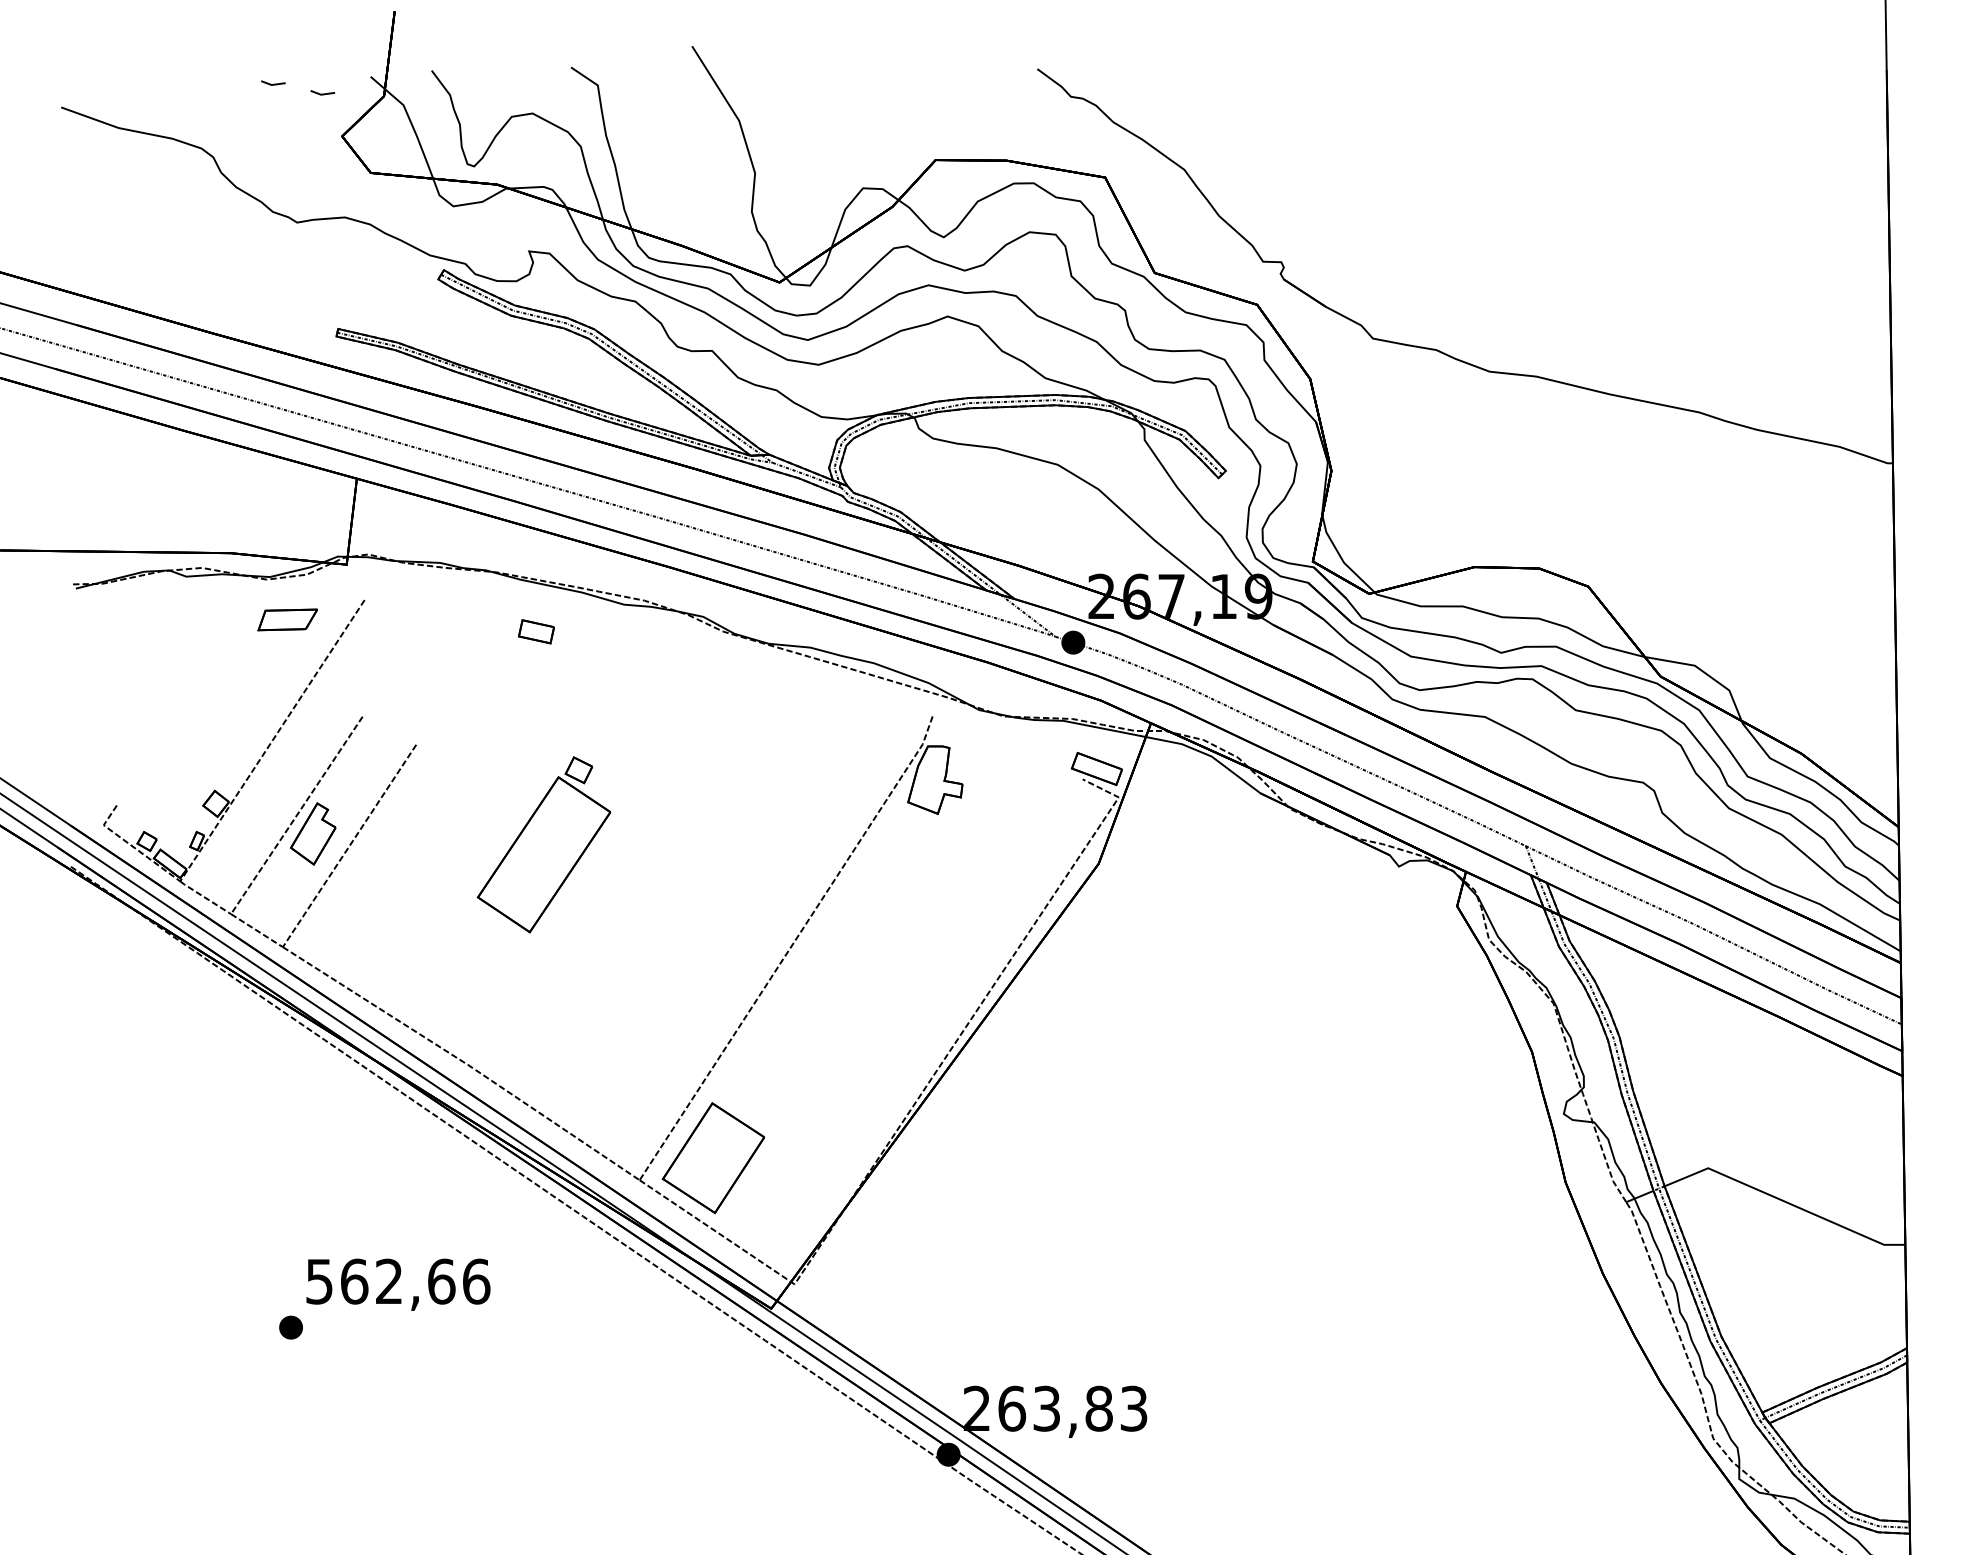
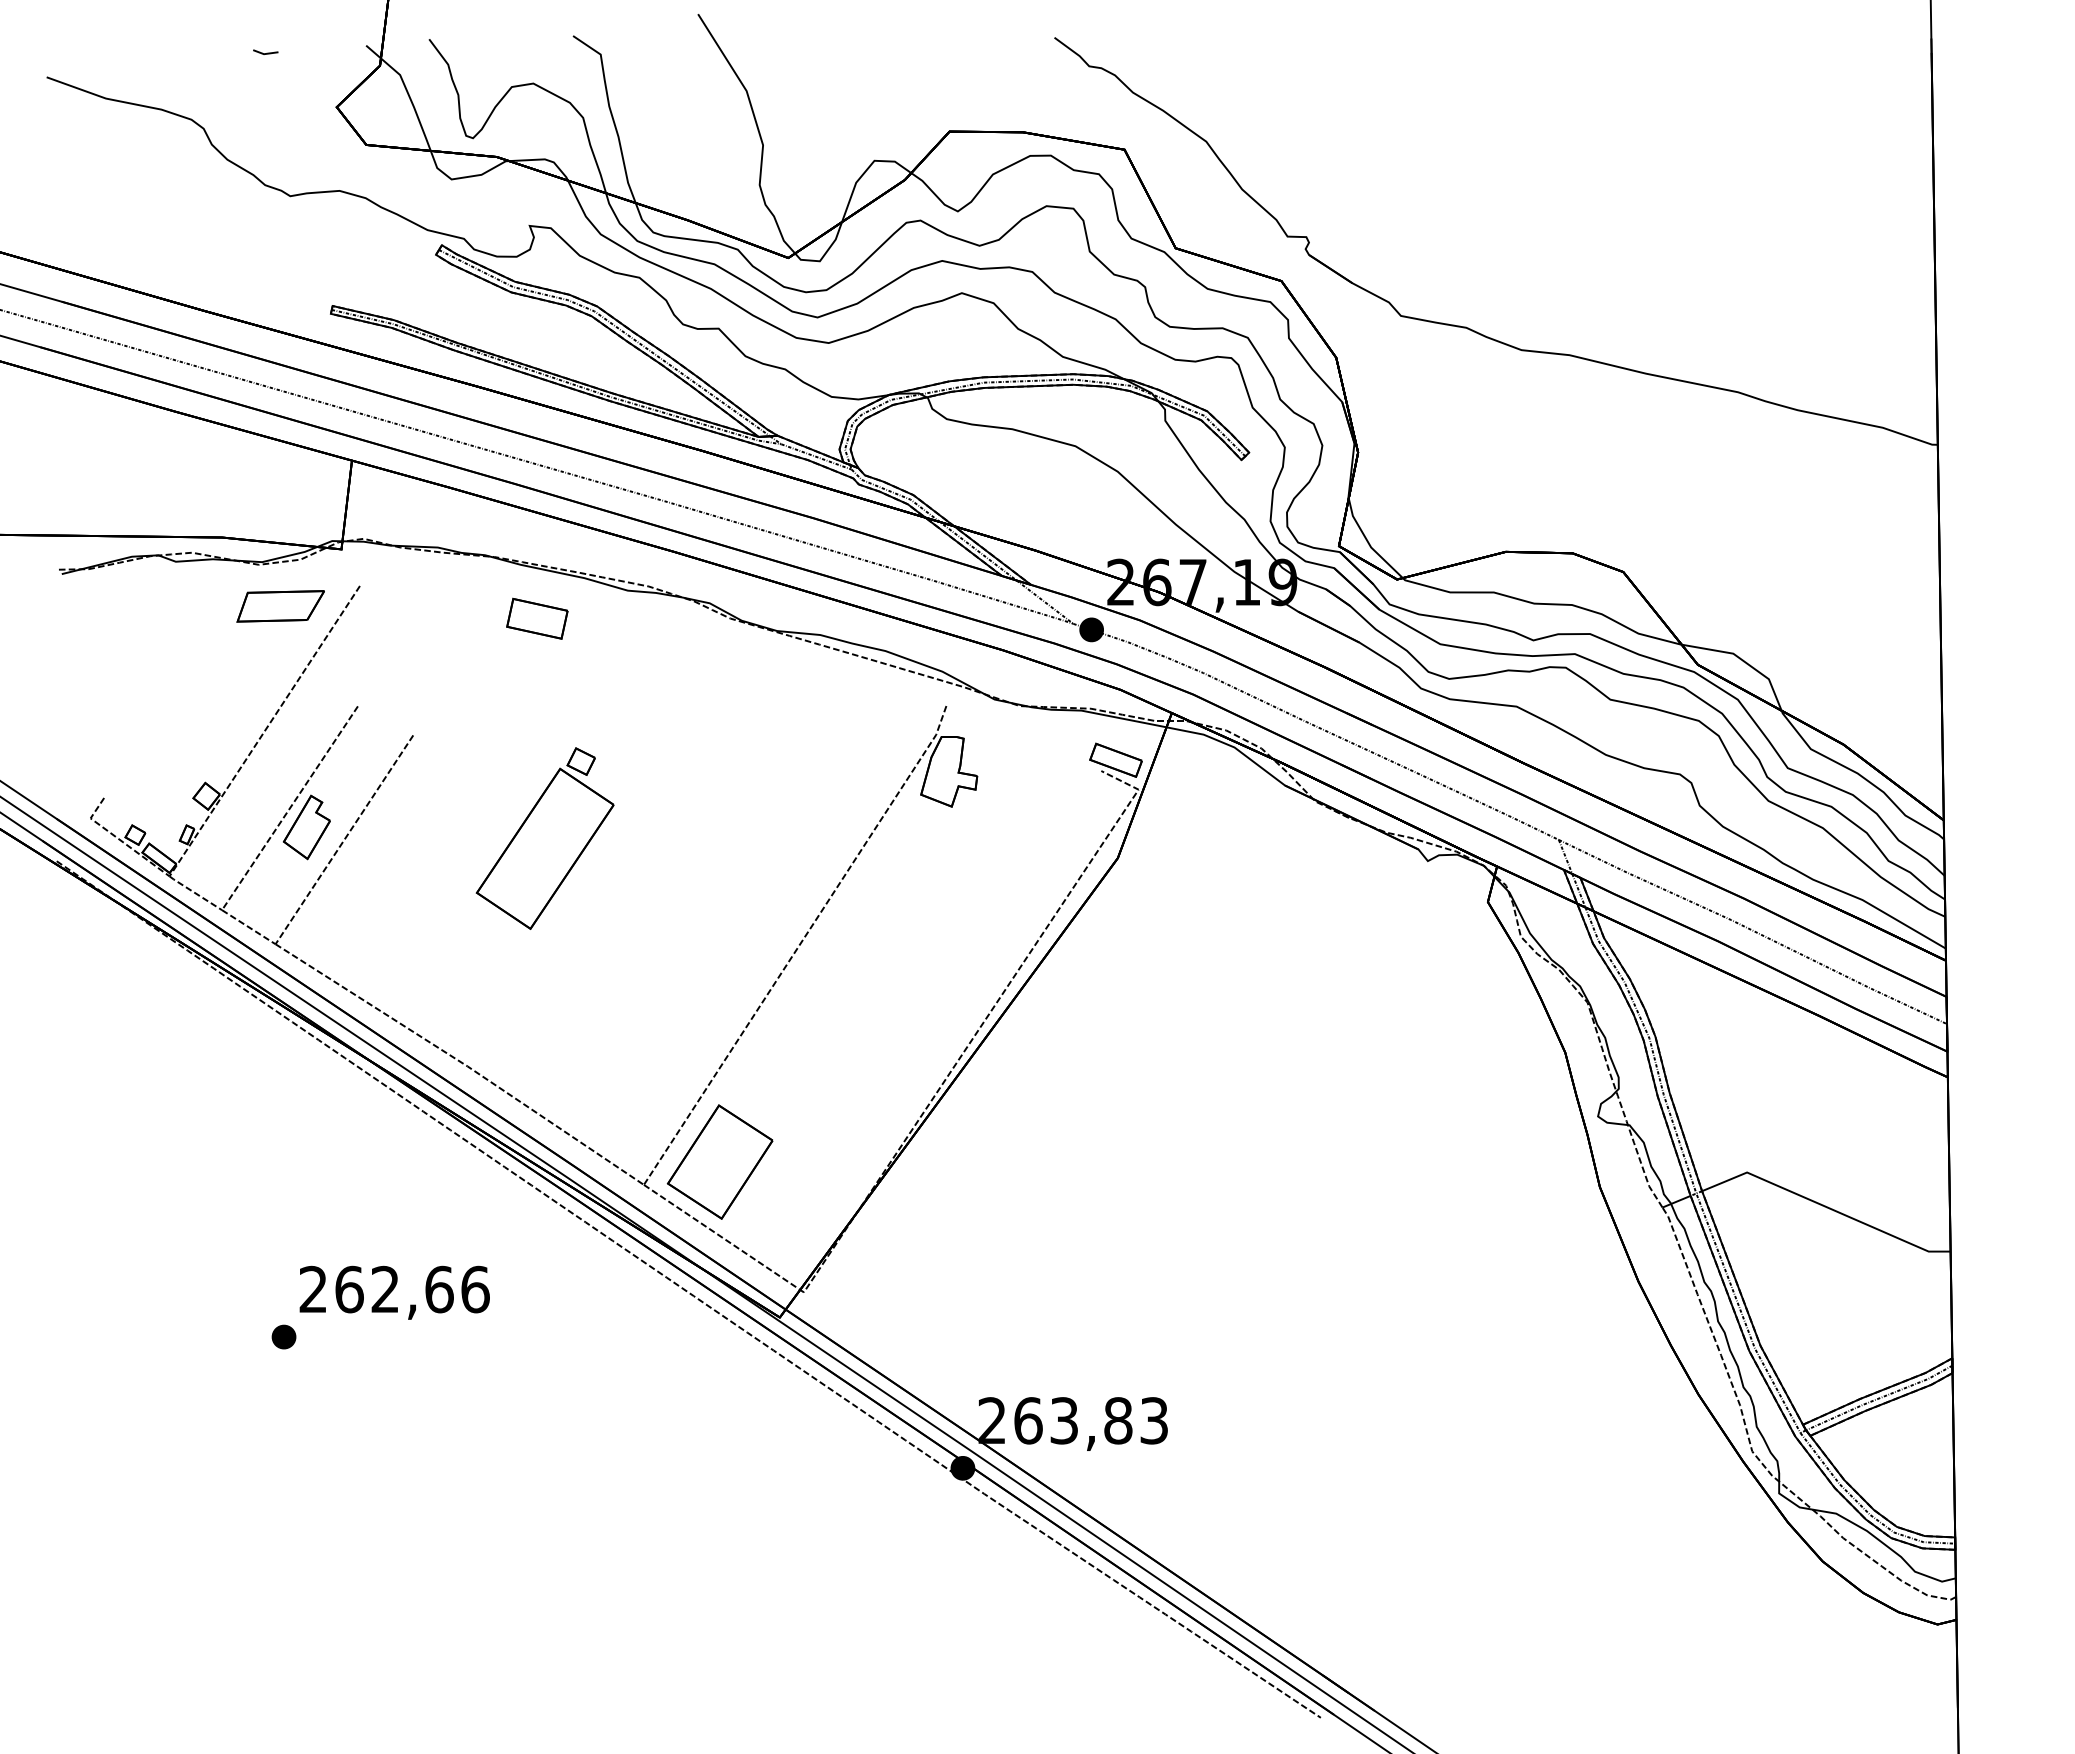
line: (322, 94) -> (316, 63), removed
part: (287, 620) -> (280, 606), size x1.43
part: (536, 631) -> (537, 618), size x1.67
text: (318, 1281) -> (312, 1289), 562,66 -> 262,66

